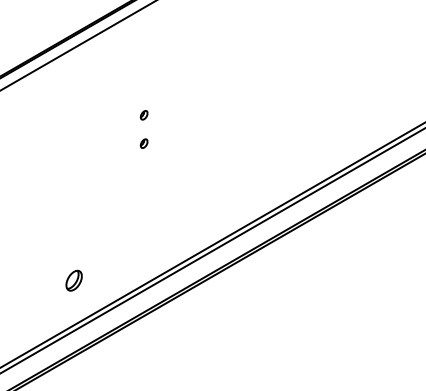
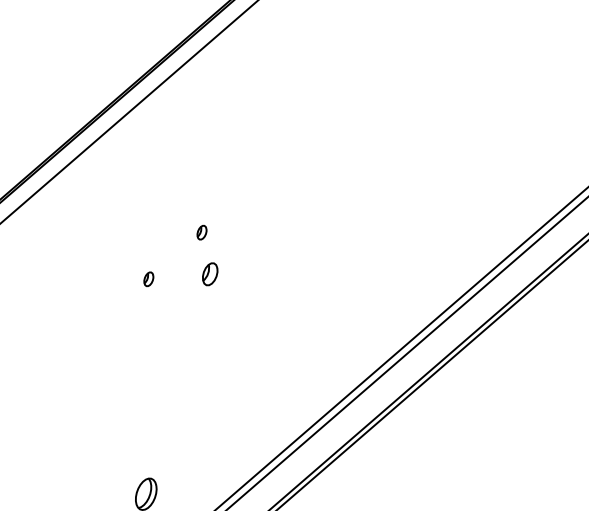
part: (102, 139) -> (147, 279), added
part: (143, 143) -> (208, 274), size x1.6

